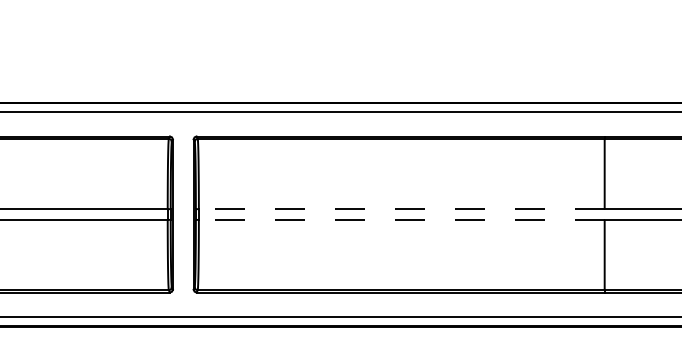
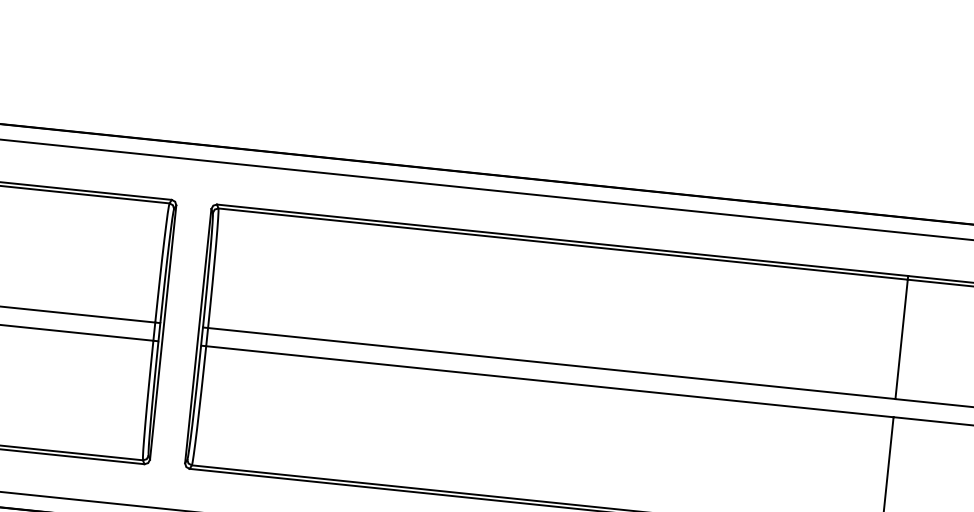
line: (401, 209) -> (551, 364), dashed -> solid
line: (401, 219) -> (549, 381), dashed -> solid

